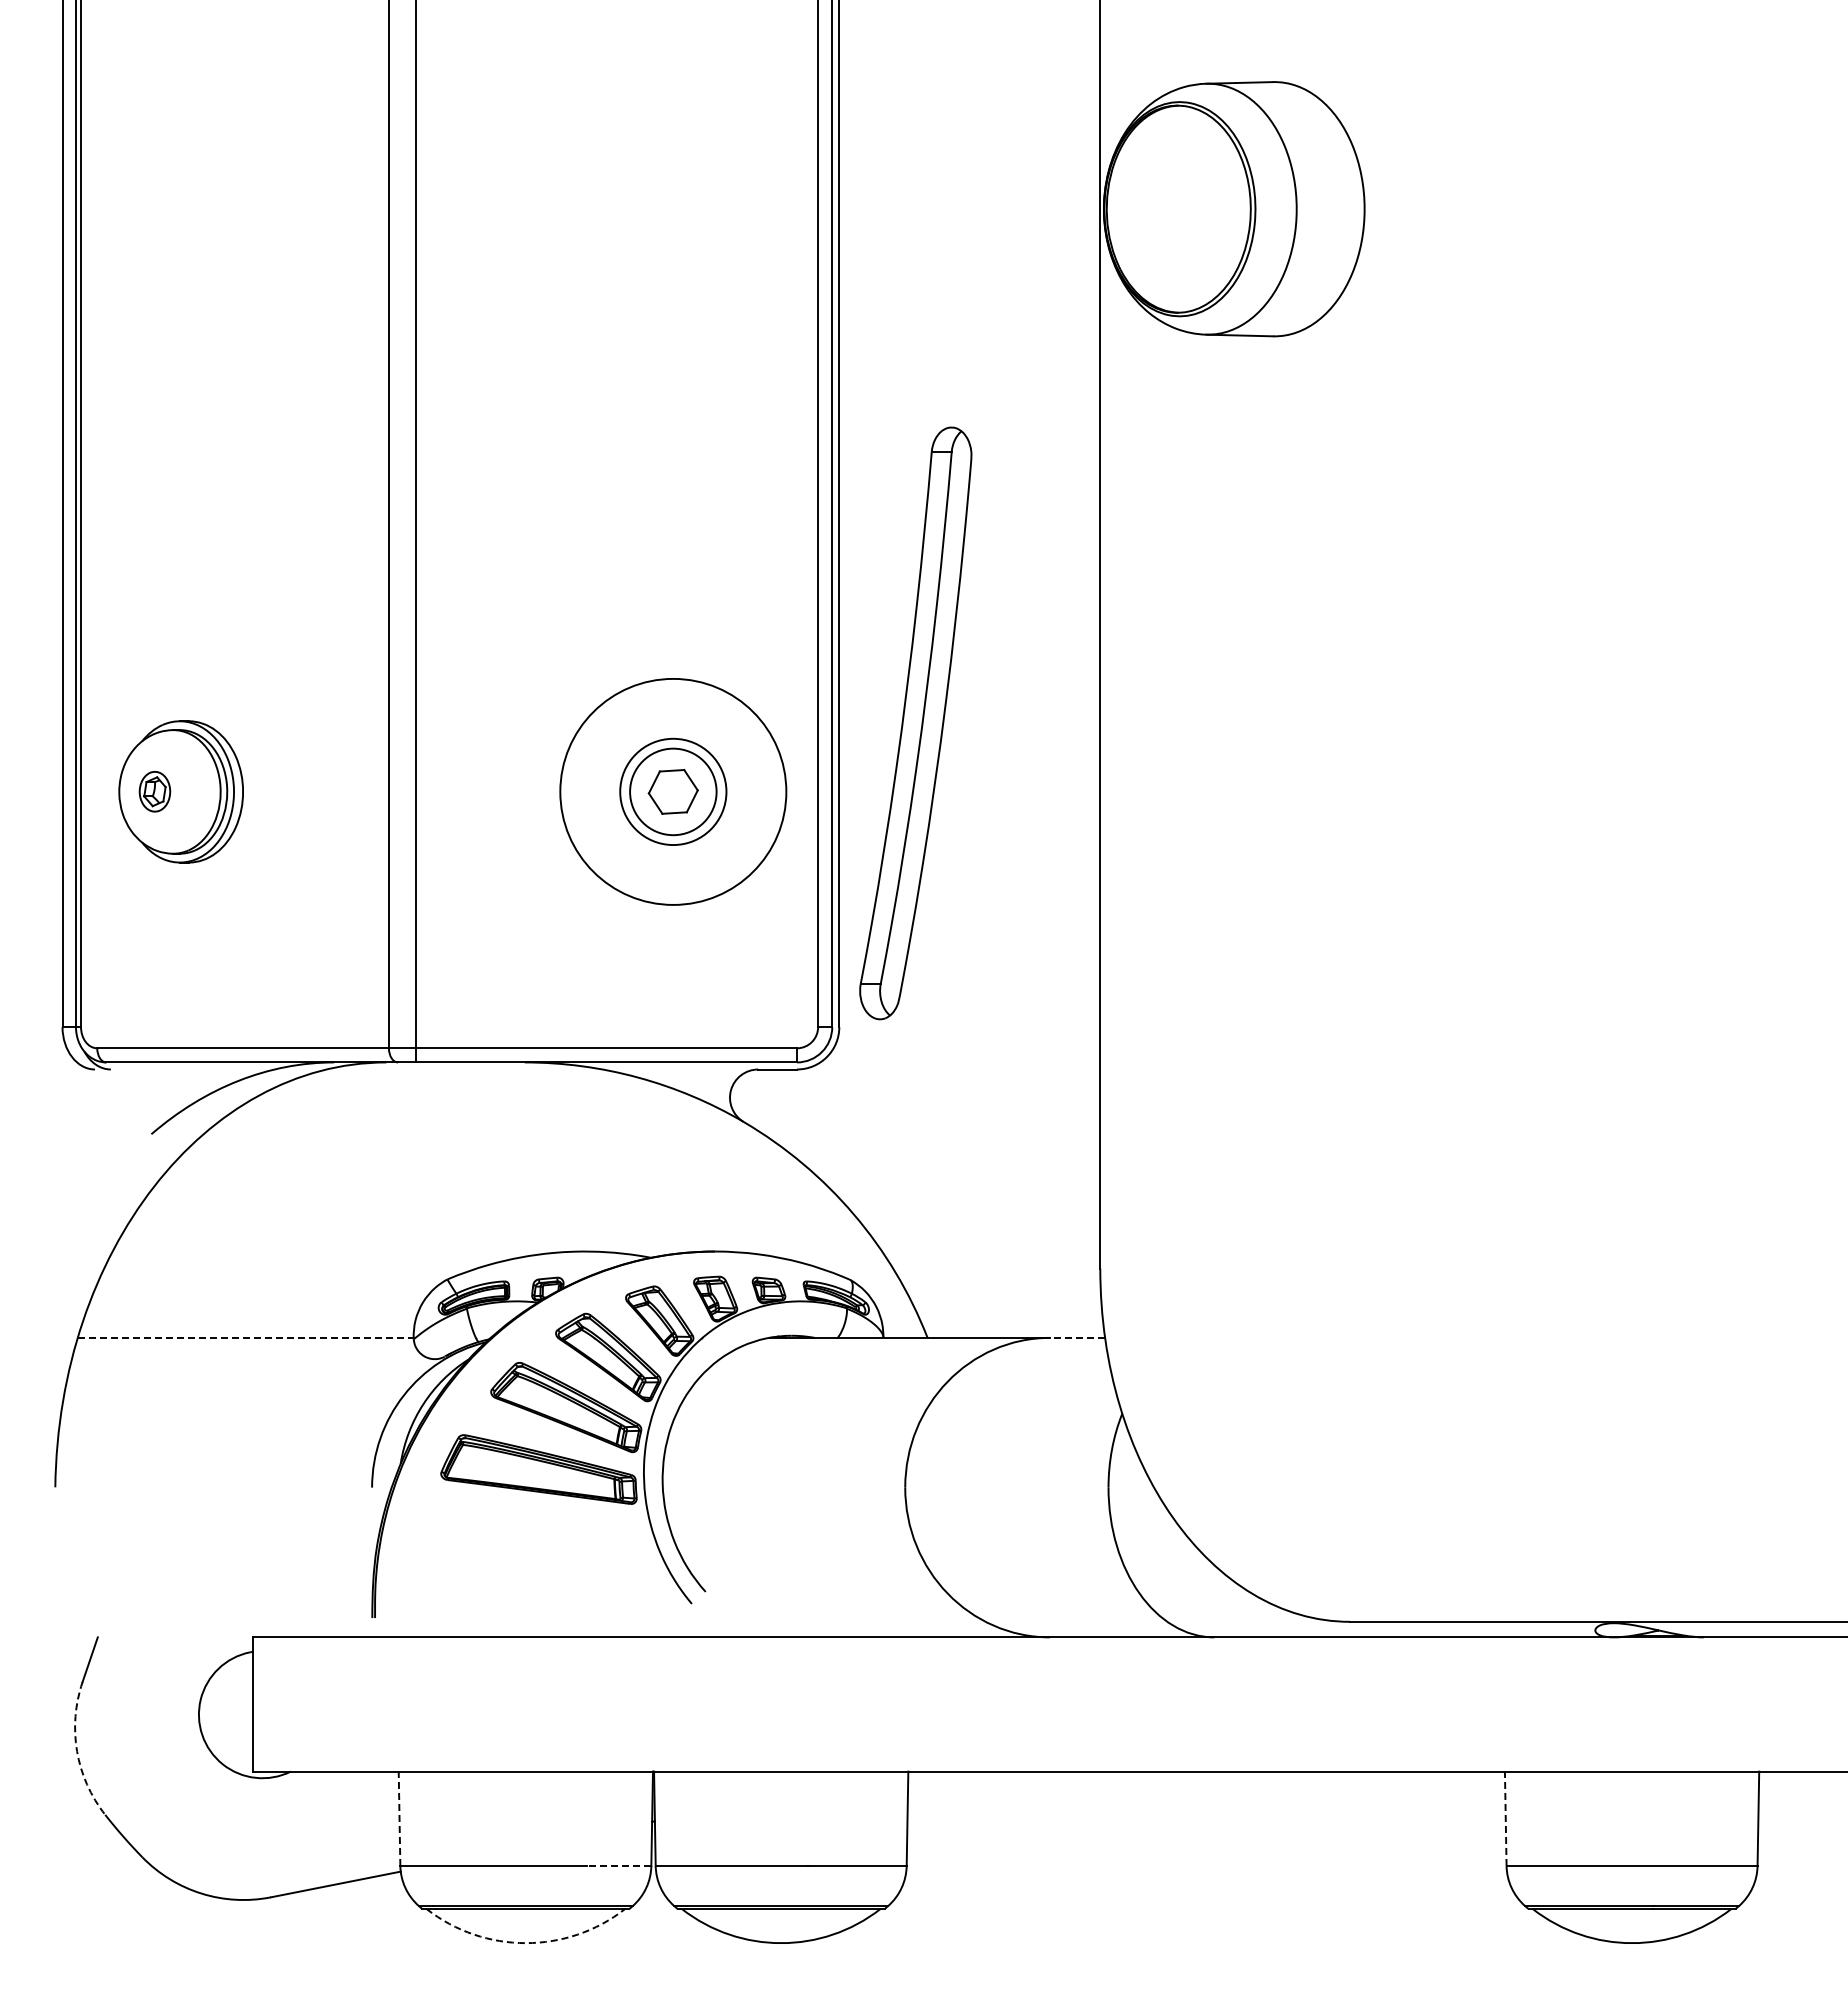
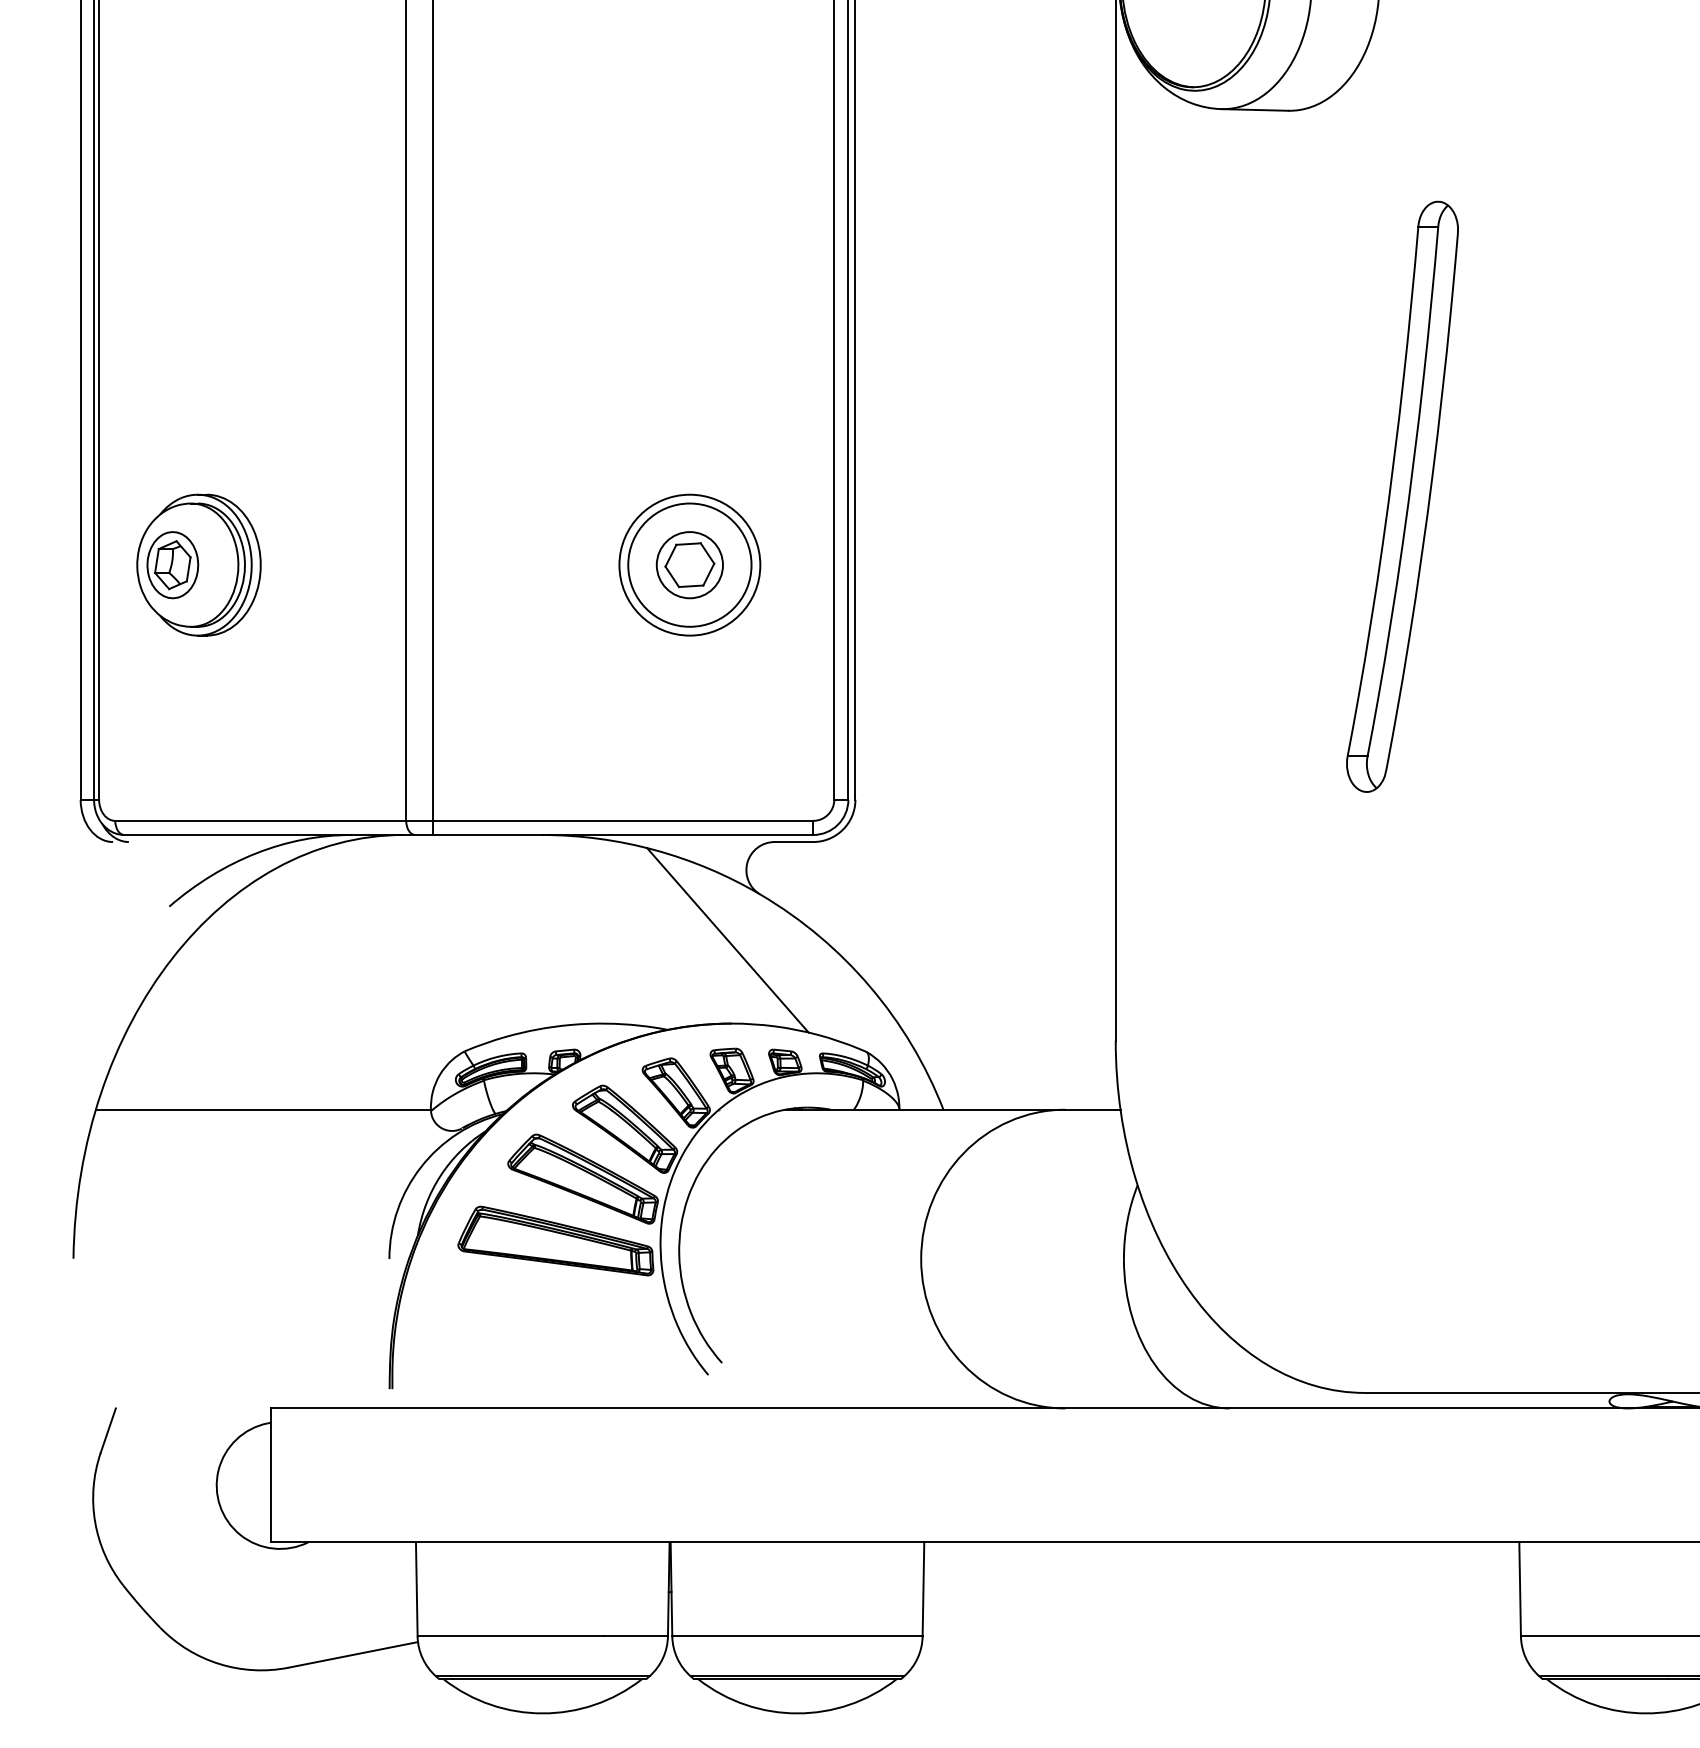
part: (915, 723) -> (1402, 496), moved
part: (154, 791) -> (172, 564), size x1.67
circle: (672, 791) -> (689, 564), size x0.62
circle: (673, 791) -> (690, 564), size x0.62
circle: (673, 791) -> (690, 564), size x1.43
line: (711, 1167) -> (727, 939), added
line: (245, 1337) -> (263, 1109), dashed -> solid
line: (1077, 1337) -> (1092, 1109), dashed -> solid
arc: (77, 1751) -> (95, 1522), dashed -> solid
line: (399, 1818) -> (416, 1589), dashed -> solid
line: (1505, 1818) -> (1519, 1589), dashed -> solid
line: (619, 1865) -> (636, 1635), dashed -> solid
arc: (525, 1943) -> (542, 1713), dashed -> solid

